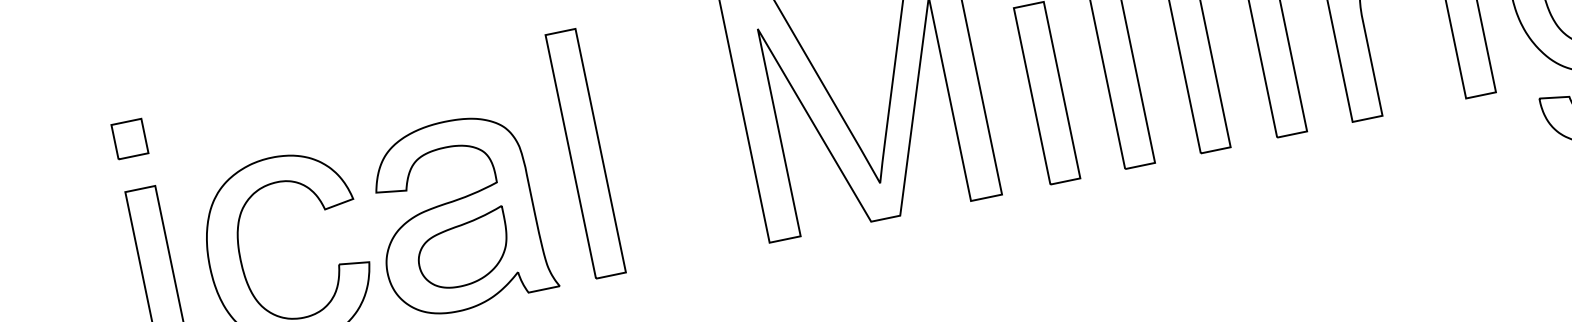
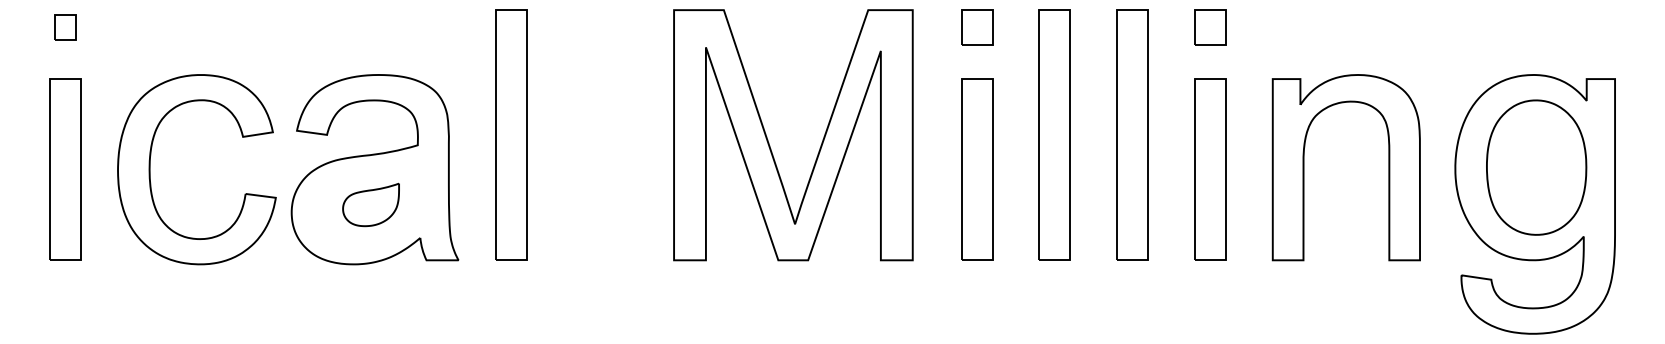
part: (130, 138) -> (65, 27), size x0.7
part: (462, 249) -> (370, 204), size x0.6

